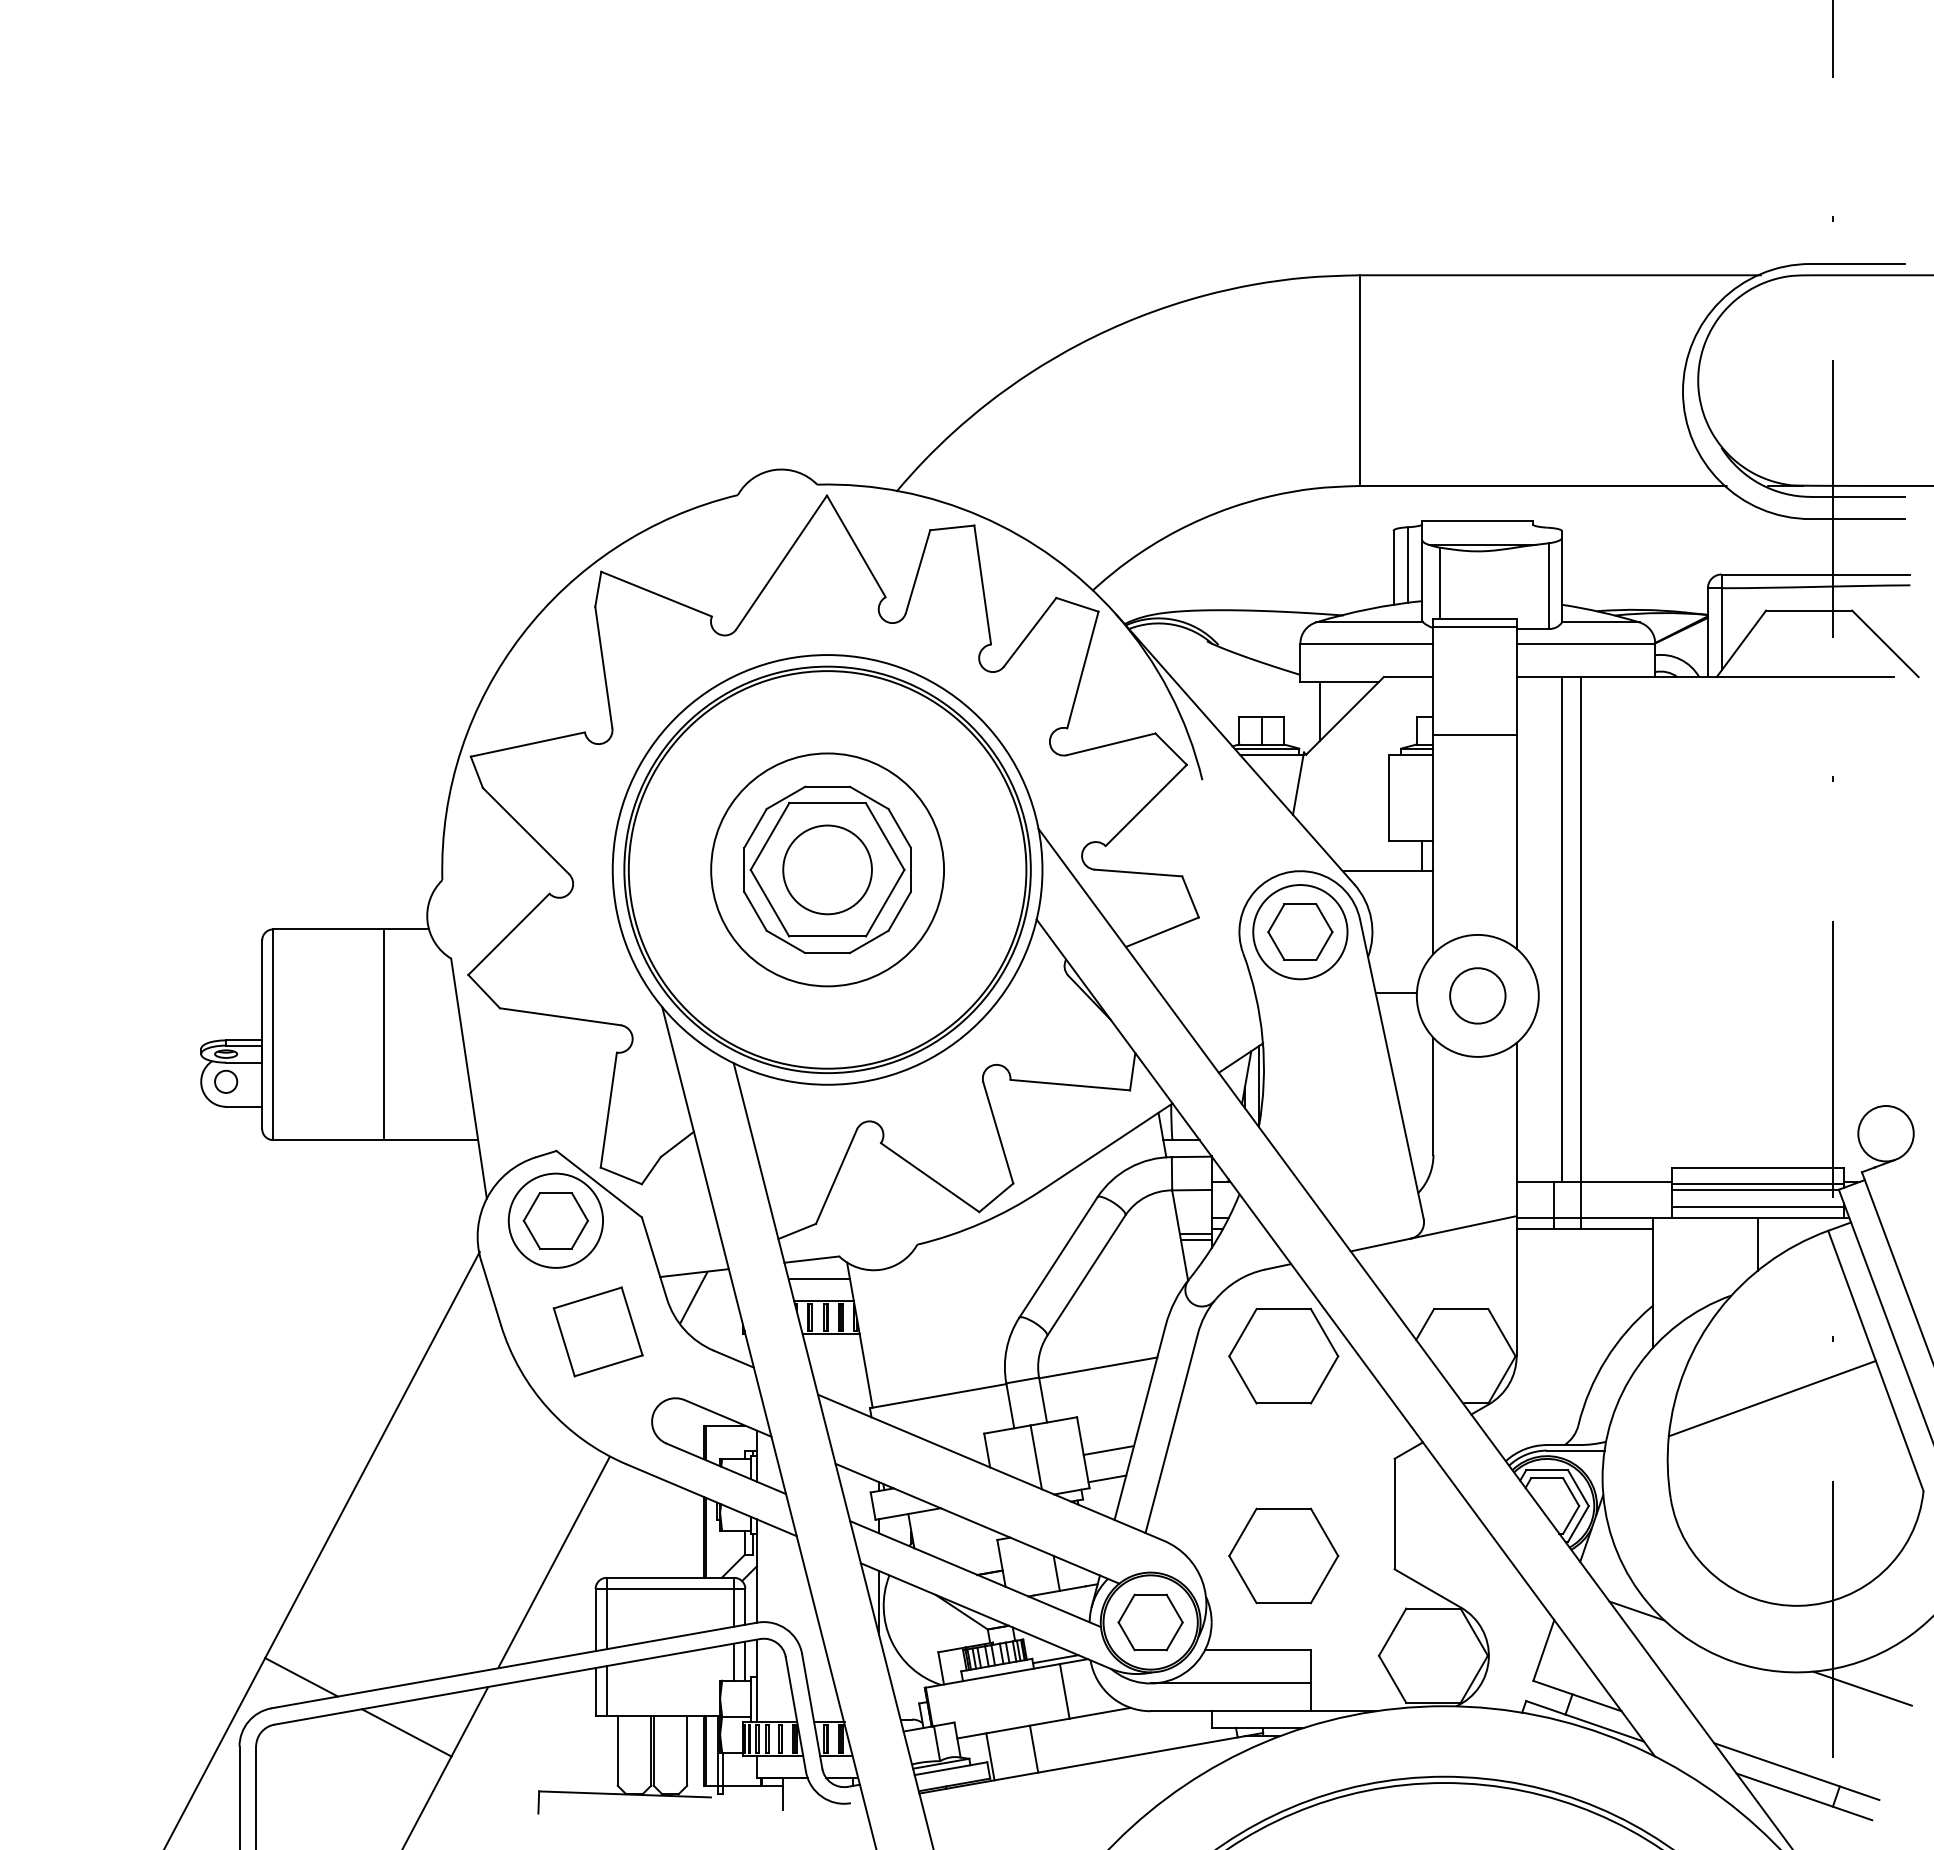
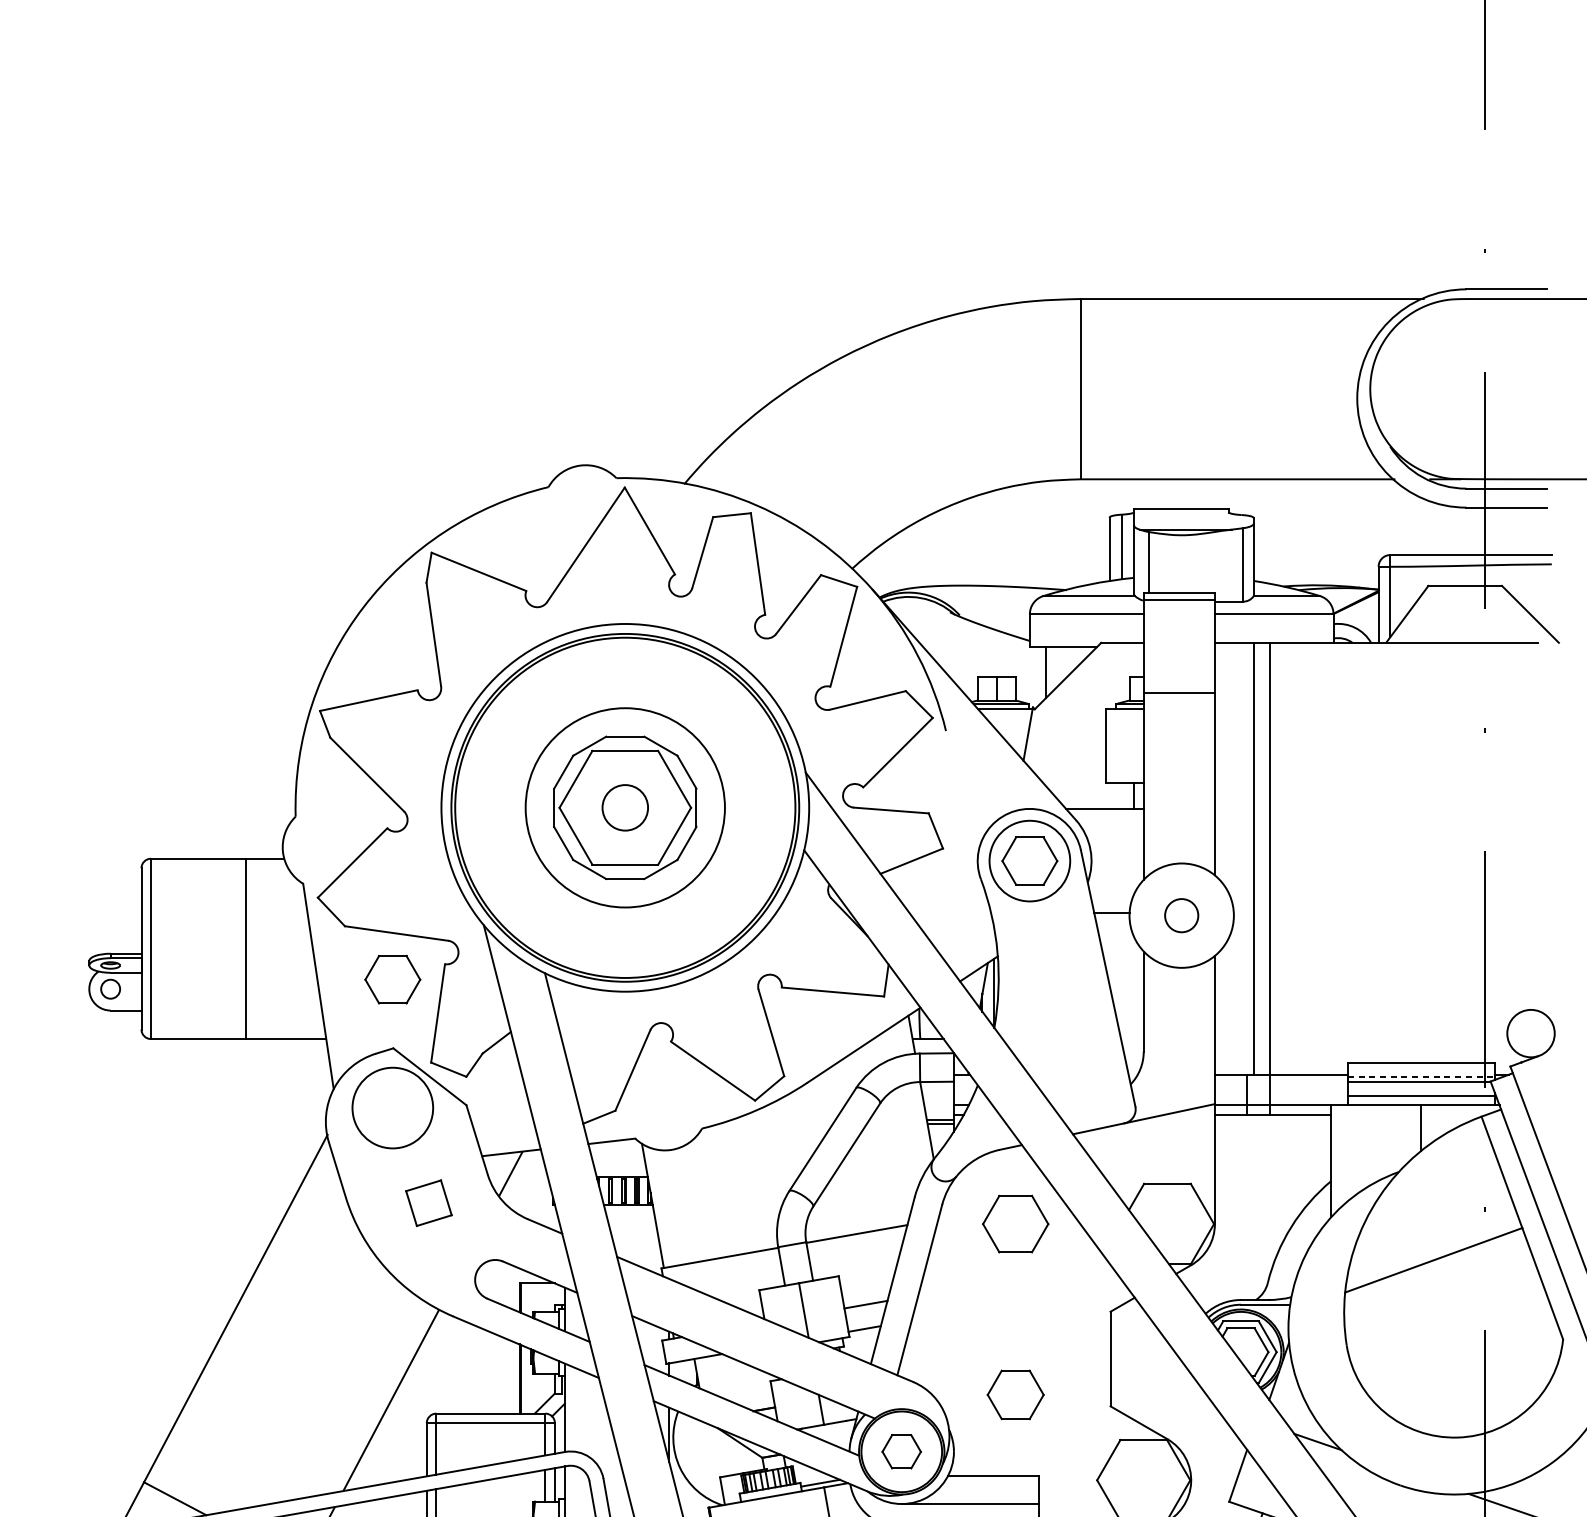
circle: (827, 869) -> (625, 807), size x0.6
circle: (1477, 995) -> (1181, 915), size x0.7
line: (1757, 1184) -> (1421, 1077), solid -> dashed
part: (555, 1220) -> (392, 979), moved
line: (818, 1278) -> (617, 1157), removed
part: (597, 1331) -> (428, 1202), size x0.6
part: (1283, 1356) -> (1015, 1224), size x0.7
part: (1283, 1555) -> (1015, 1394), size x0.6
part: (1150, 1622) -> (901, 1451), size x0.7

